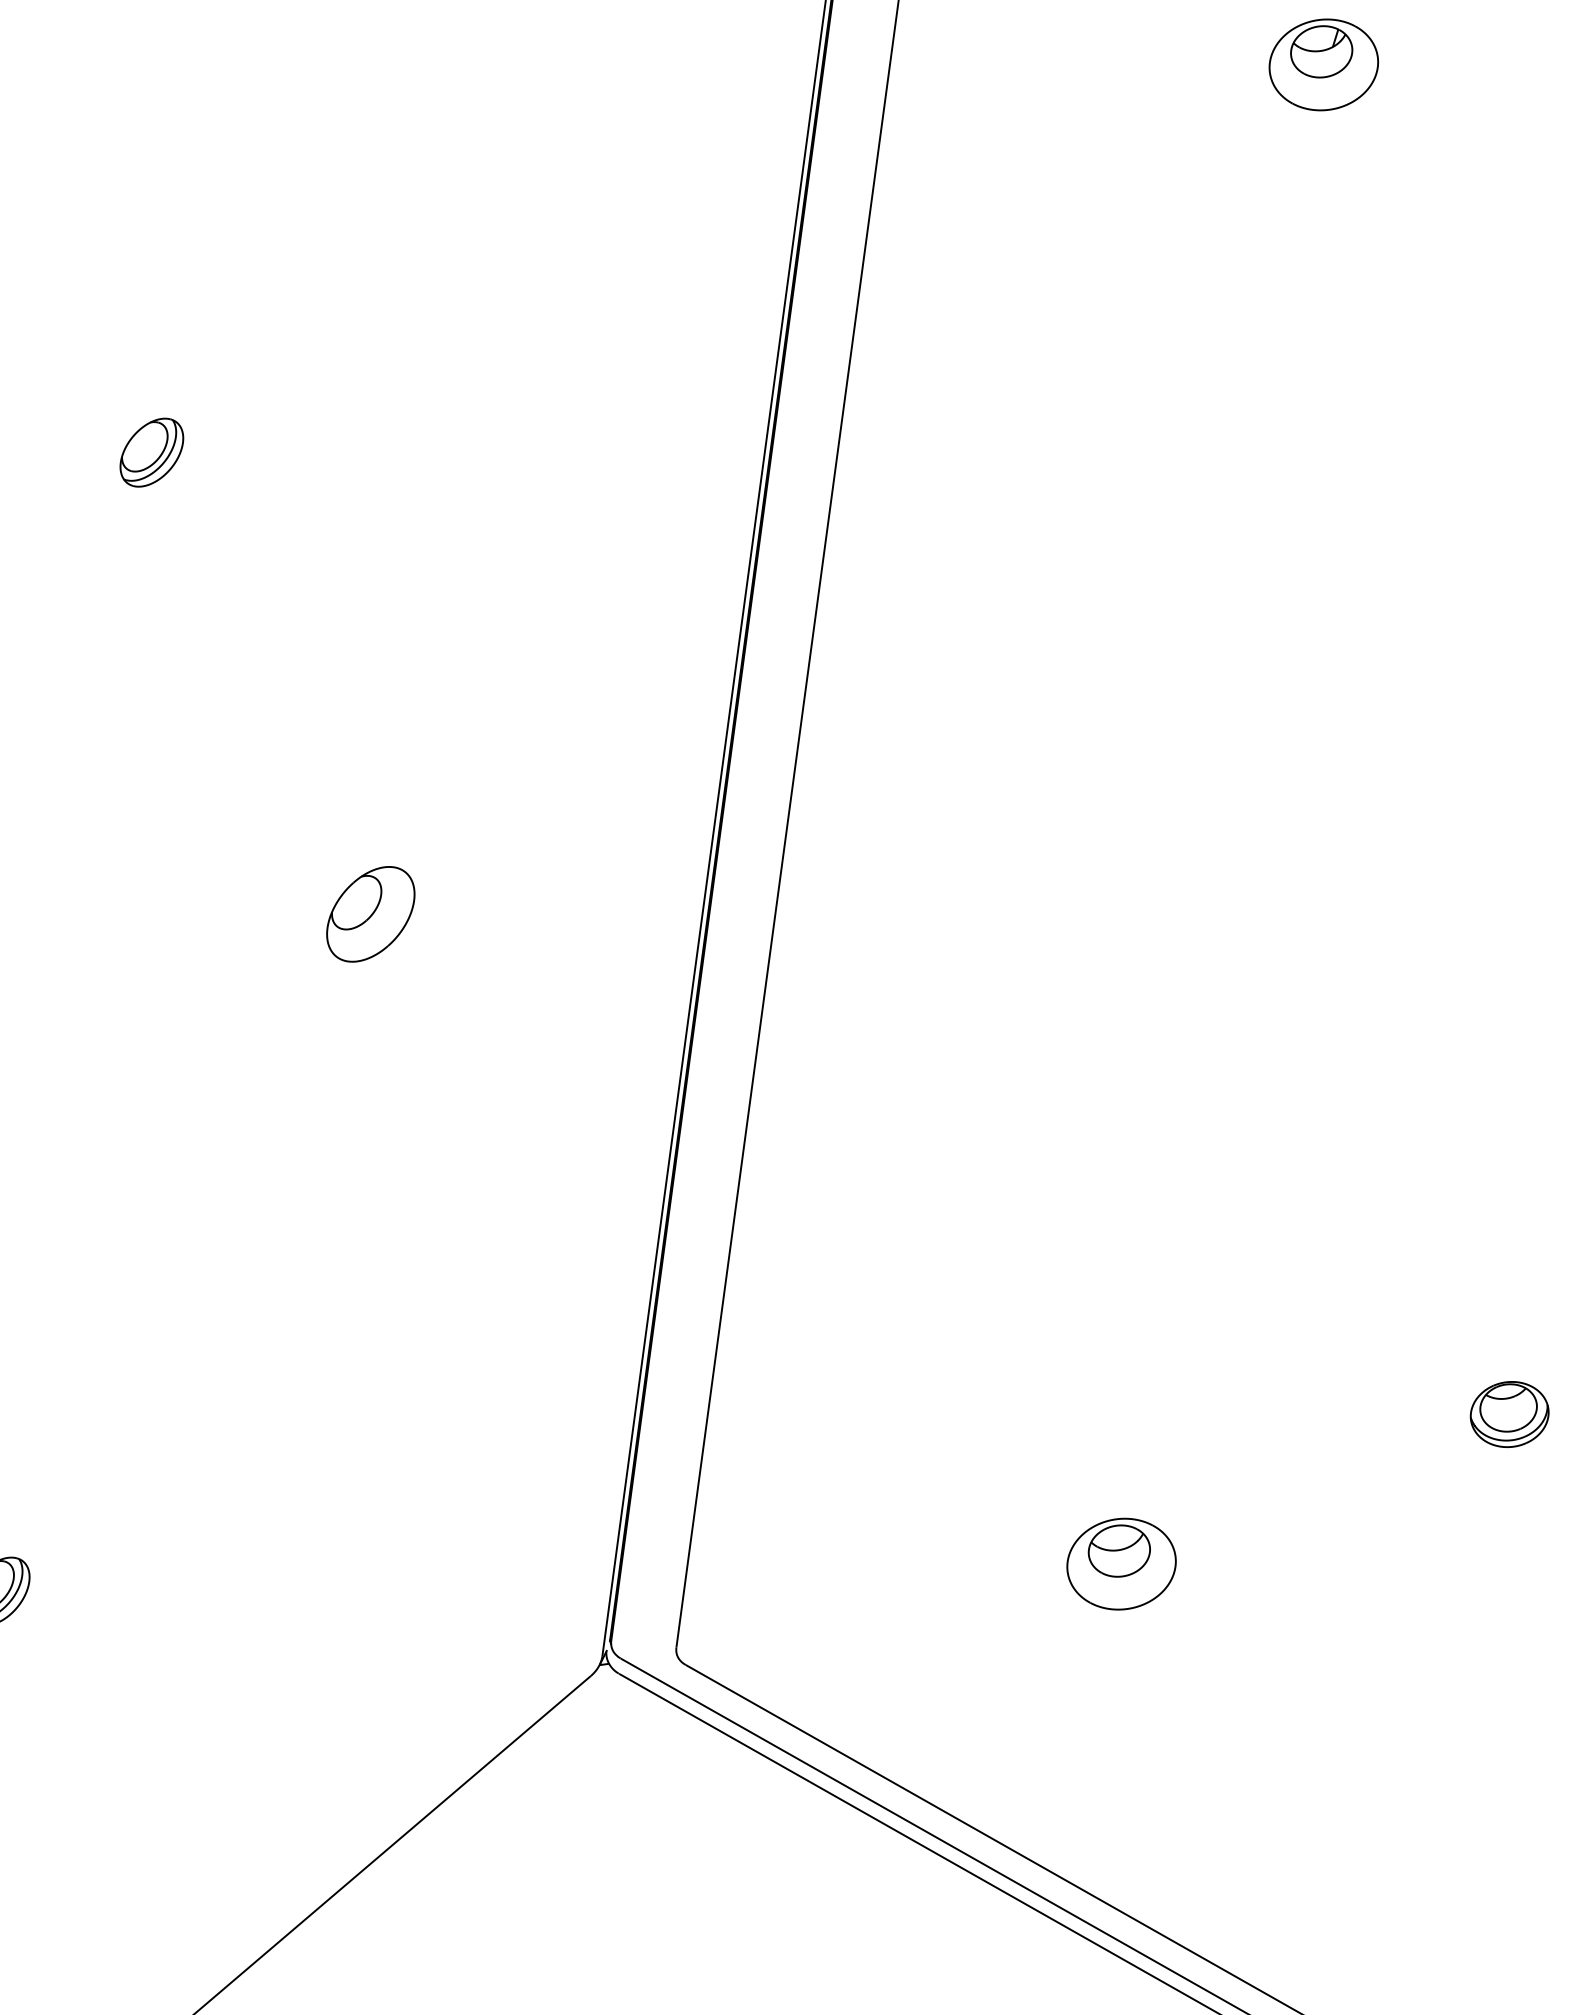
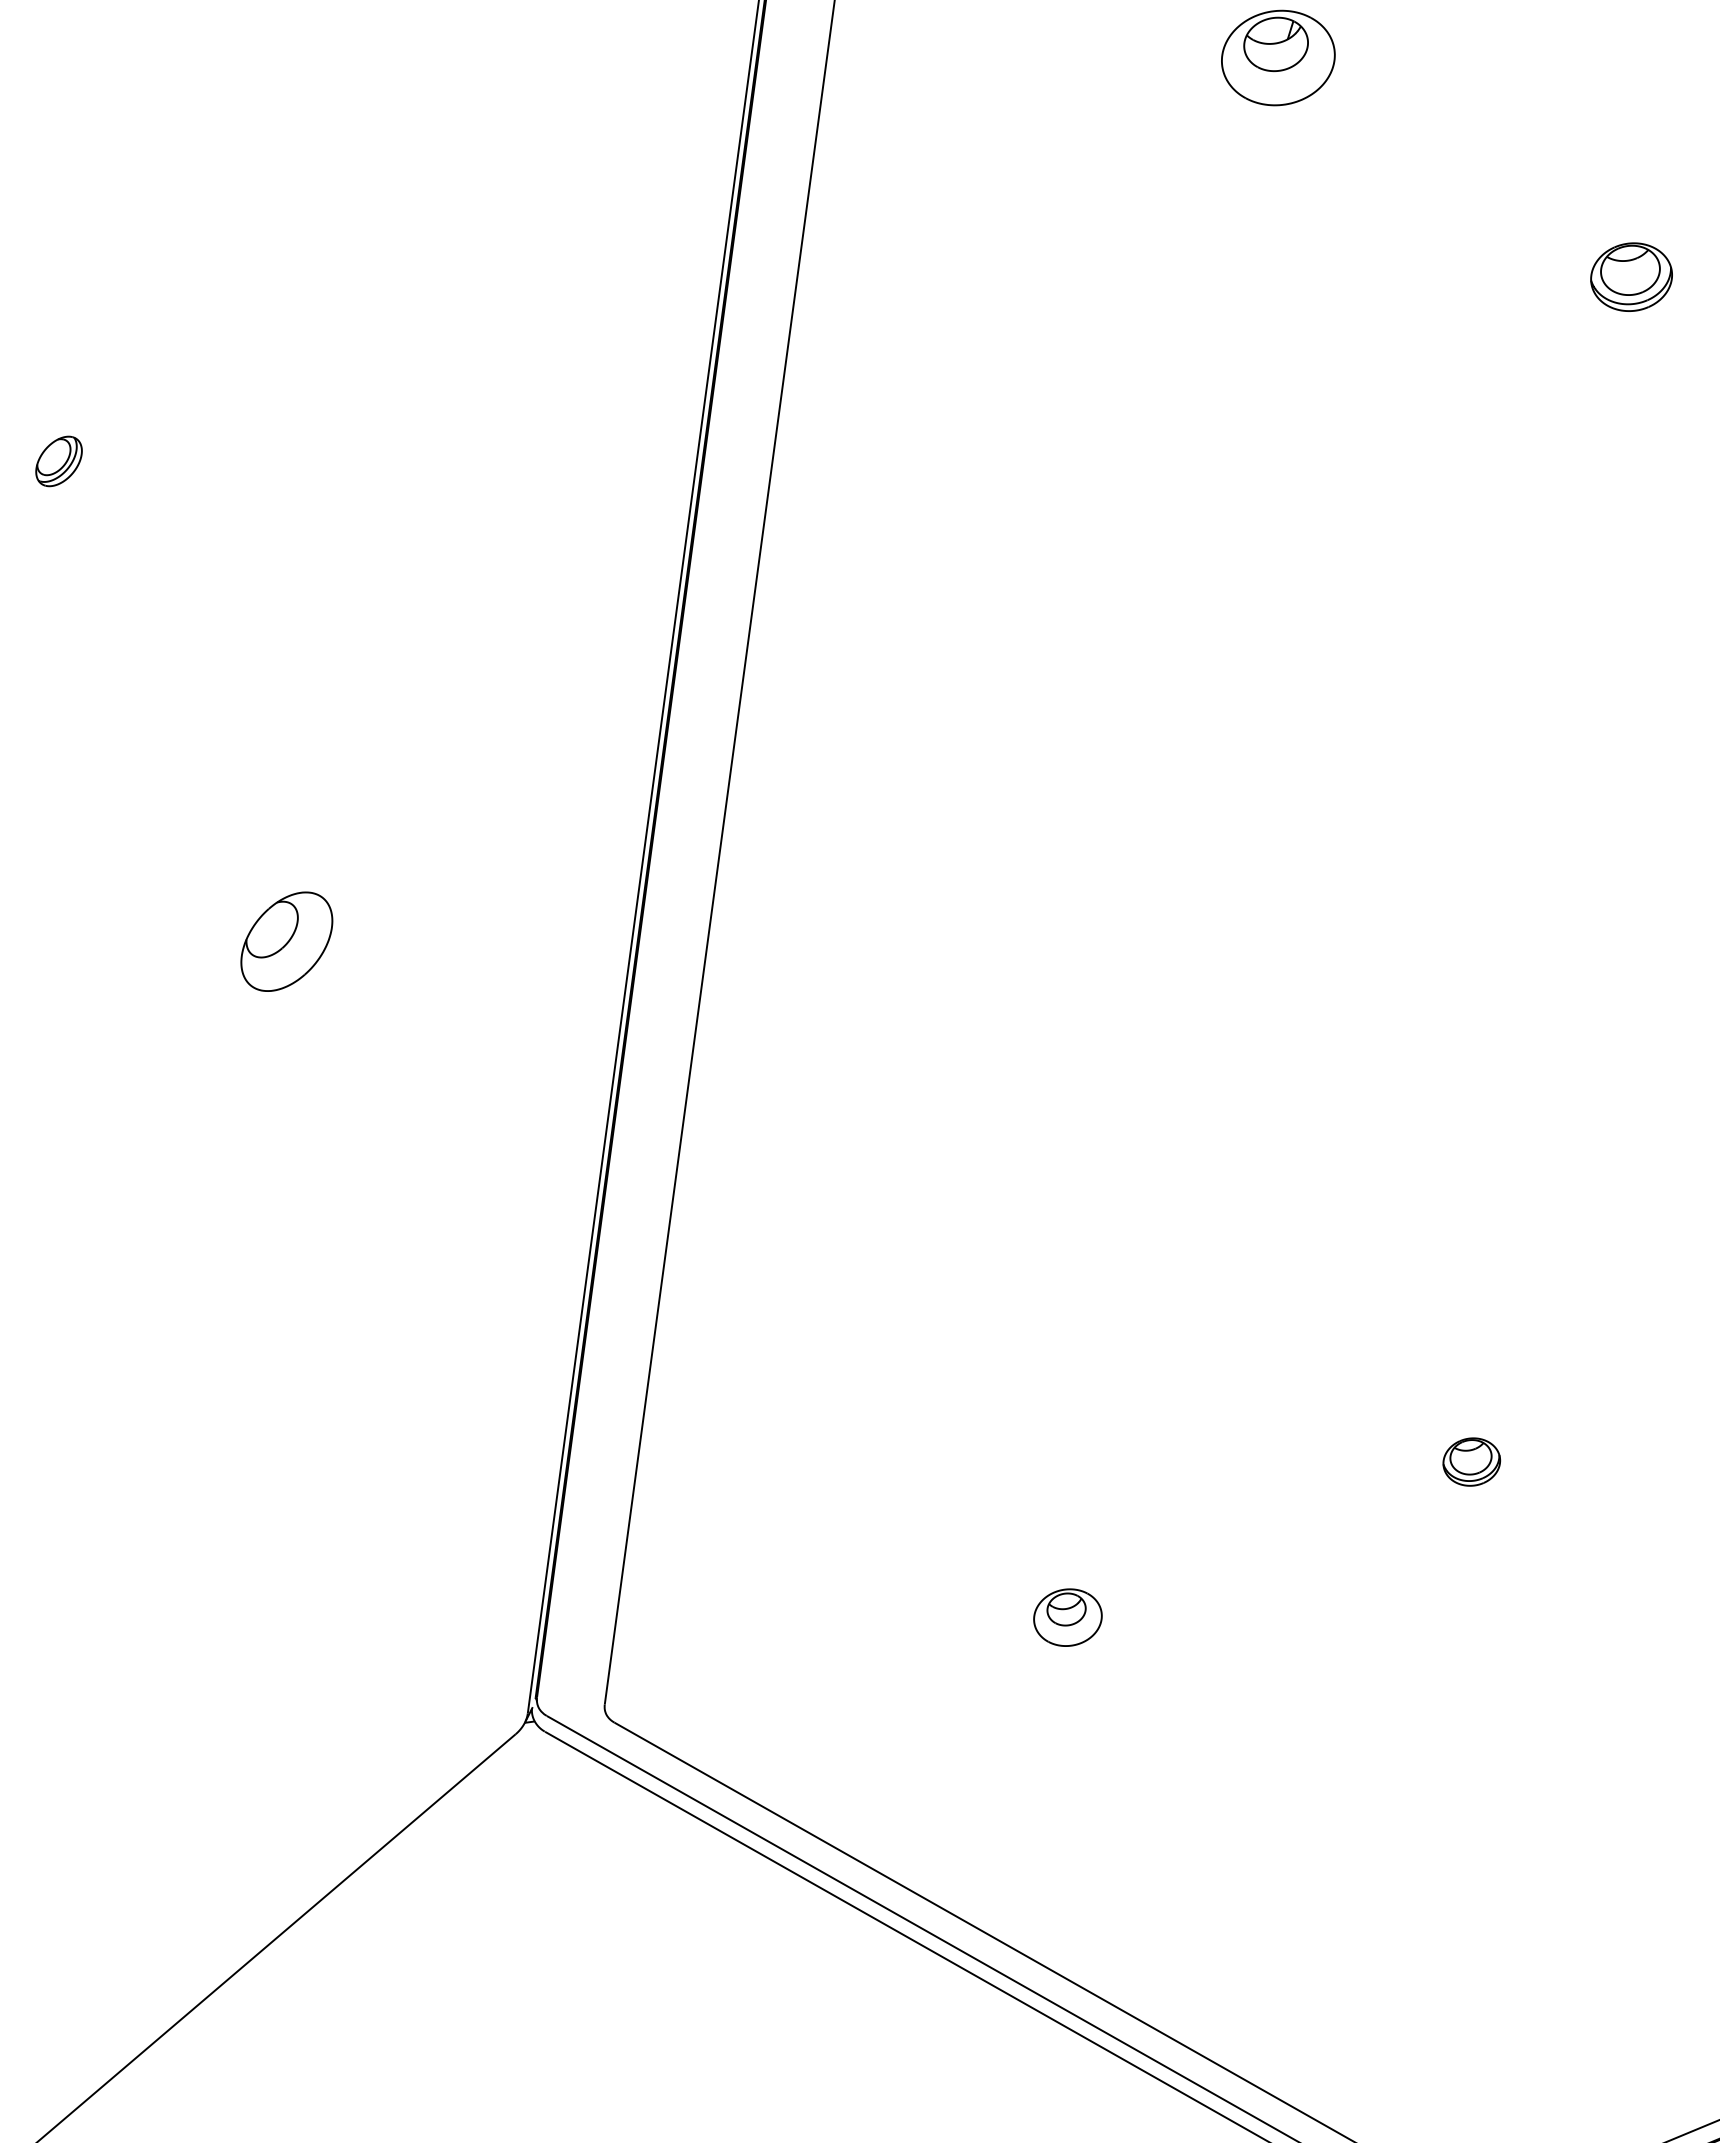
part: (151, 452) -> (58, 461), size x0.7
part: (1509, 1413) -> (1471, 1461), size x0.7
part: (1121, 1563) -> (1067, 1617), size x0.6

